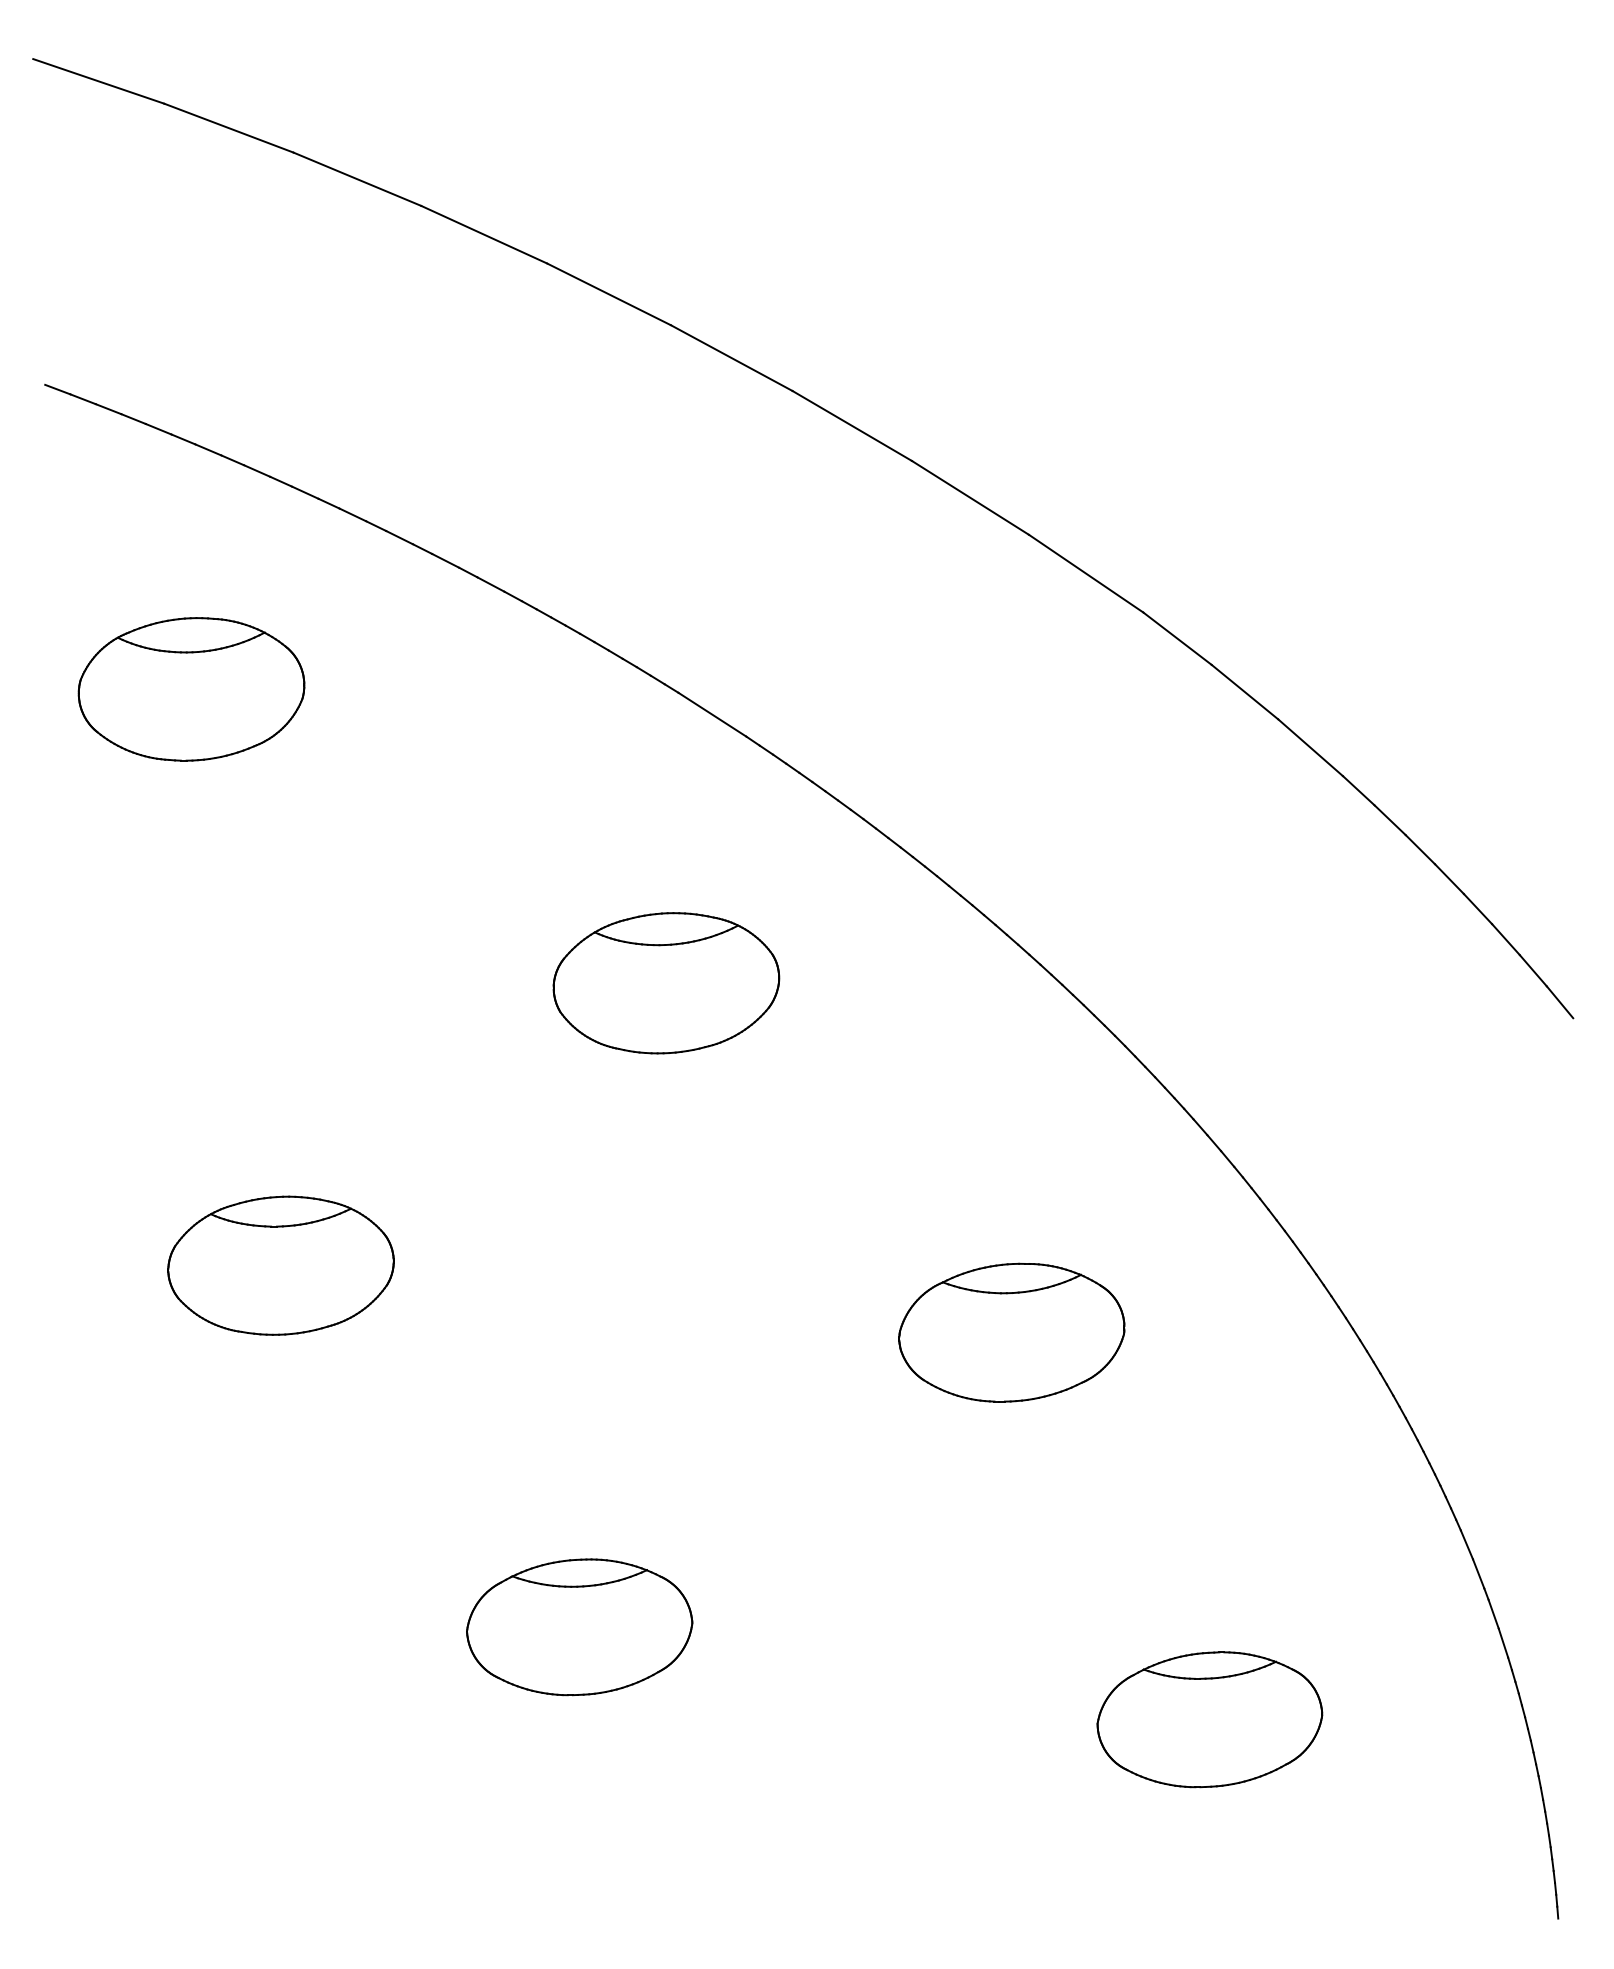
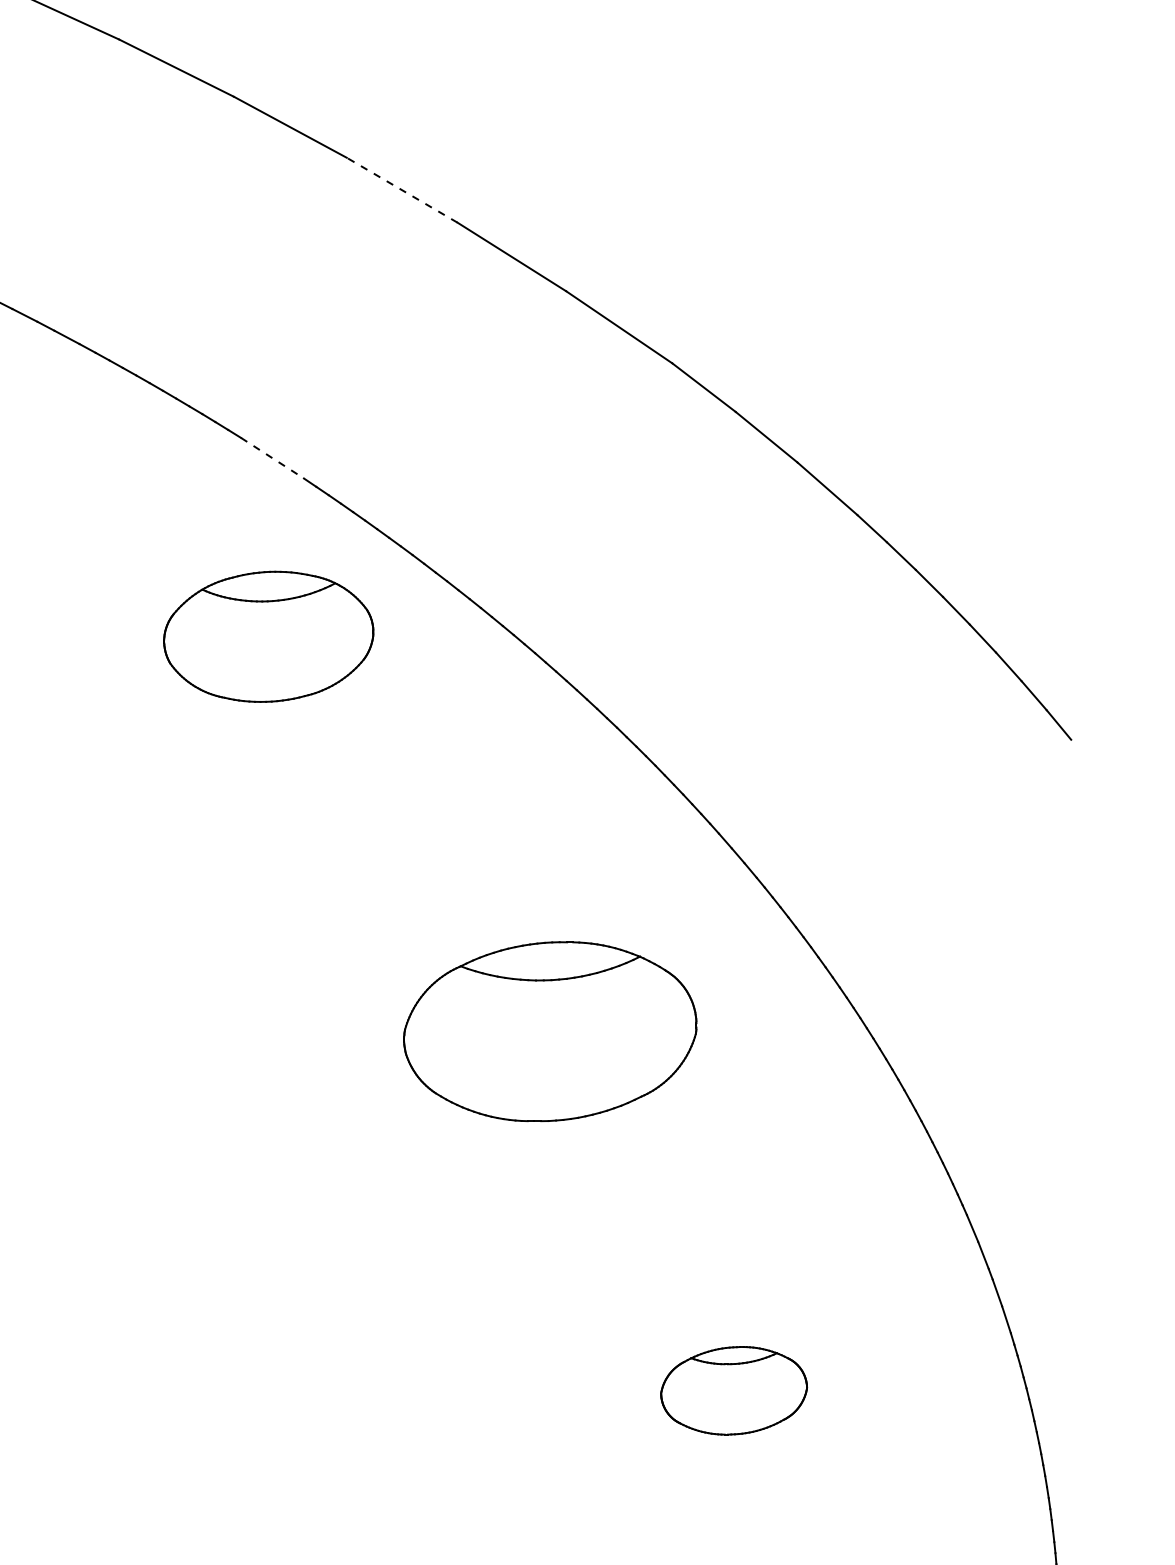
line: (851, 425) -> (401, 189), solid -> dashed
line: (712, 714) -> (272, 457), solid -> dashed
part: (666, 983) -> (268, 637), moved
part: (1011, 1332) -> (549, 1031), size x1.4
part: (579, 1627) -> (149, 1305), removed
part: (1209, 1719) -> (733, 1390), size x0.7

